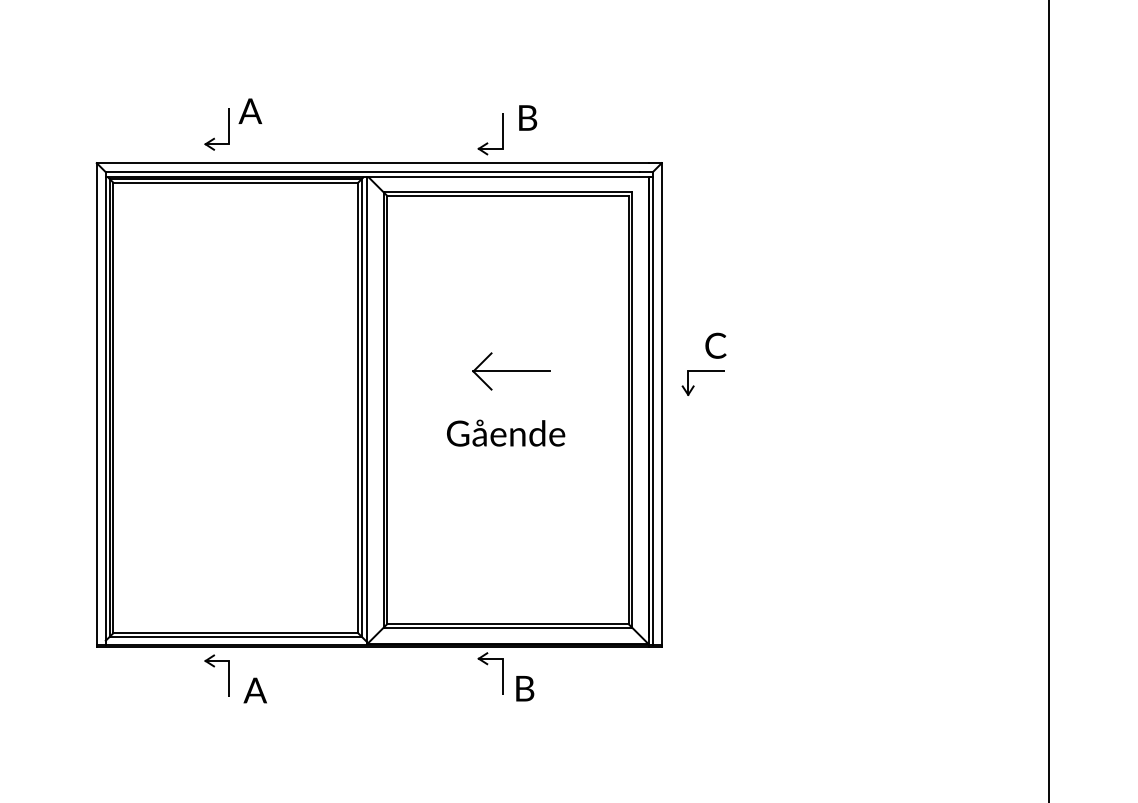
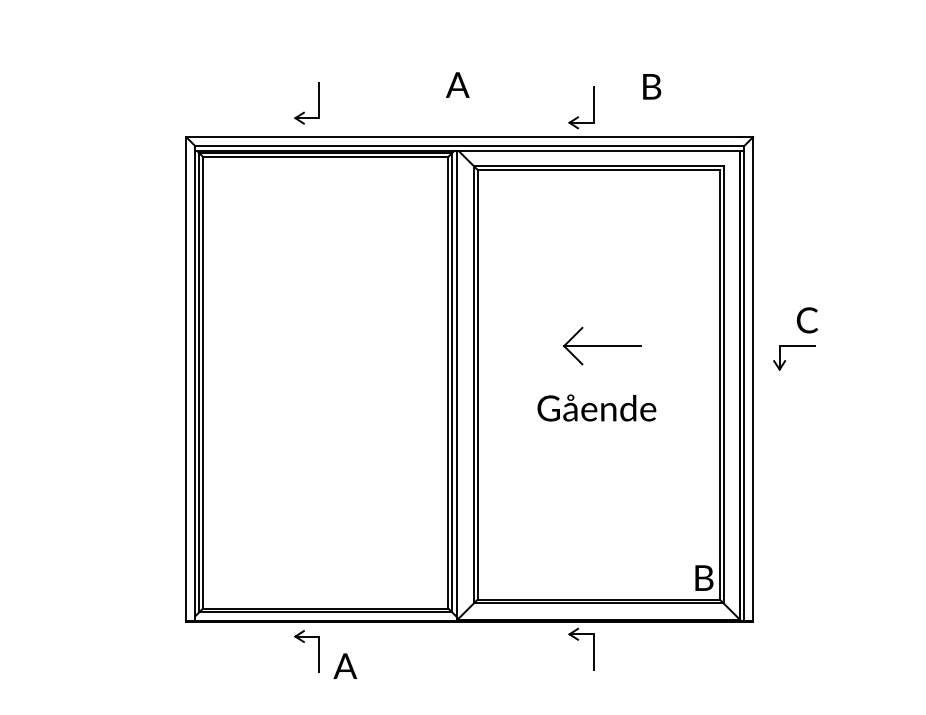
text: (250, 110) -> (457, 84), moved
text: (528, 117) -> (652, 86), moved
text: (525, 688) -> (704, 577), moved

